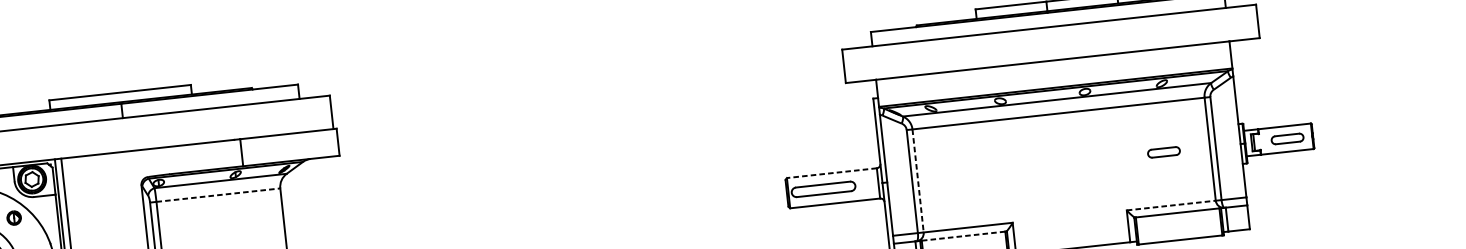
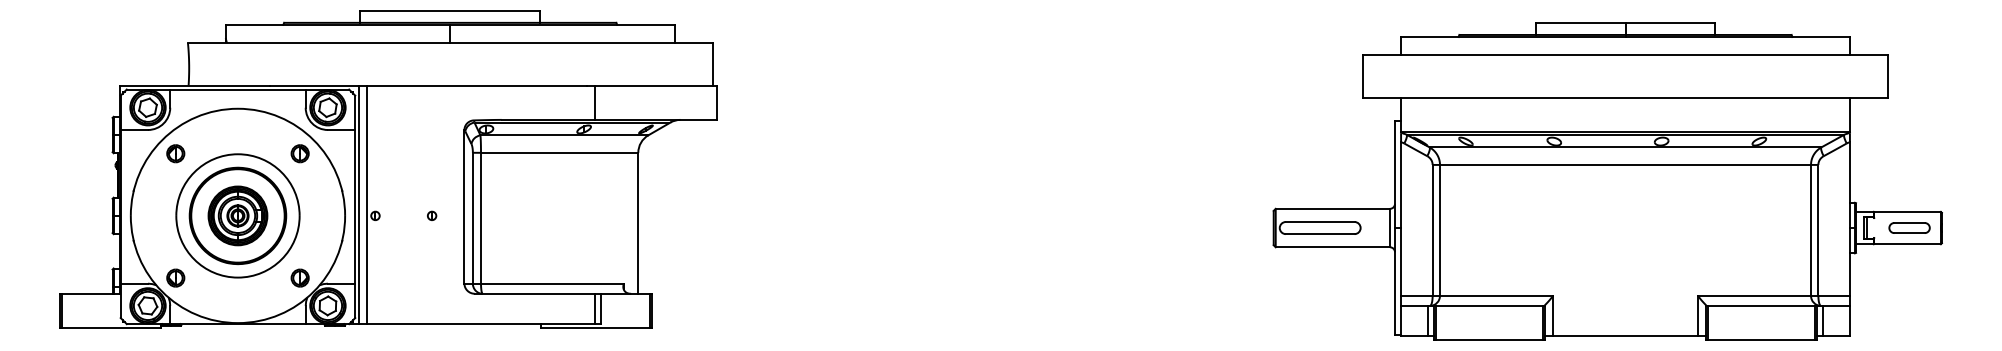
part: (1163, 151) -> (1752, 227), removed
line: (831, 172) -> (1332, 208), dashed -> solid
line: (918, 181) -> (1440, 230), dashed -> solid
line: (218, 194) -> (559, 152), dashed -> solid
line: (1171, 205) -> (1754, 295), dashed -> solid
line: (963, 235) -> (1489, 305), dashed -> solid

